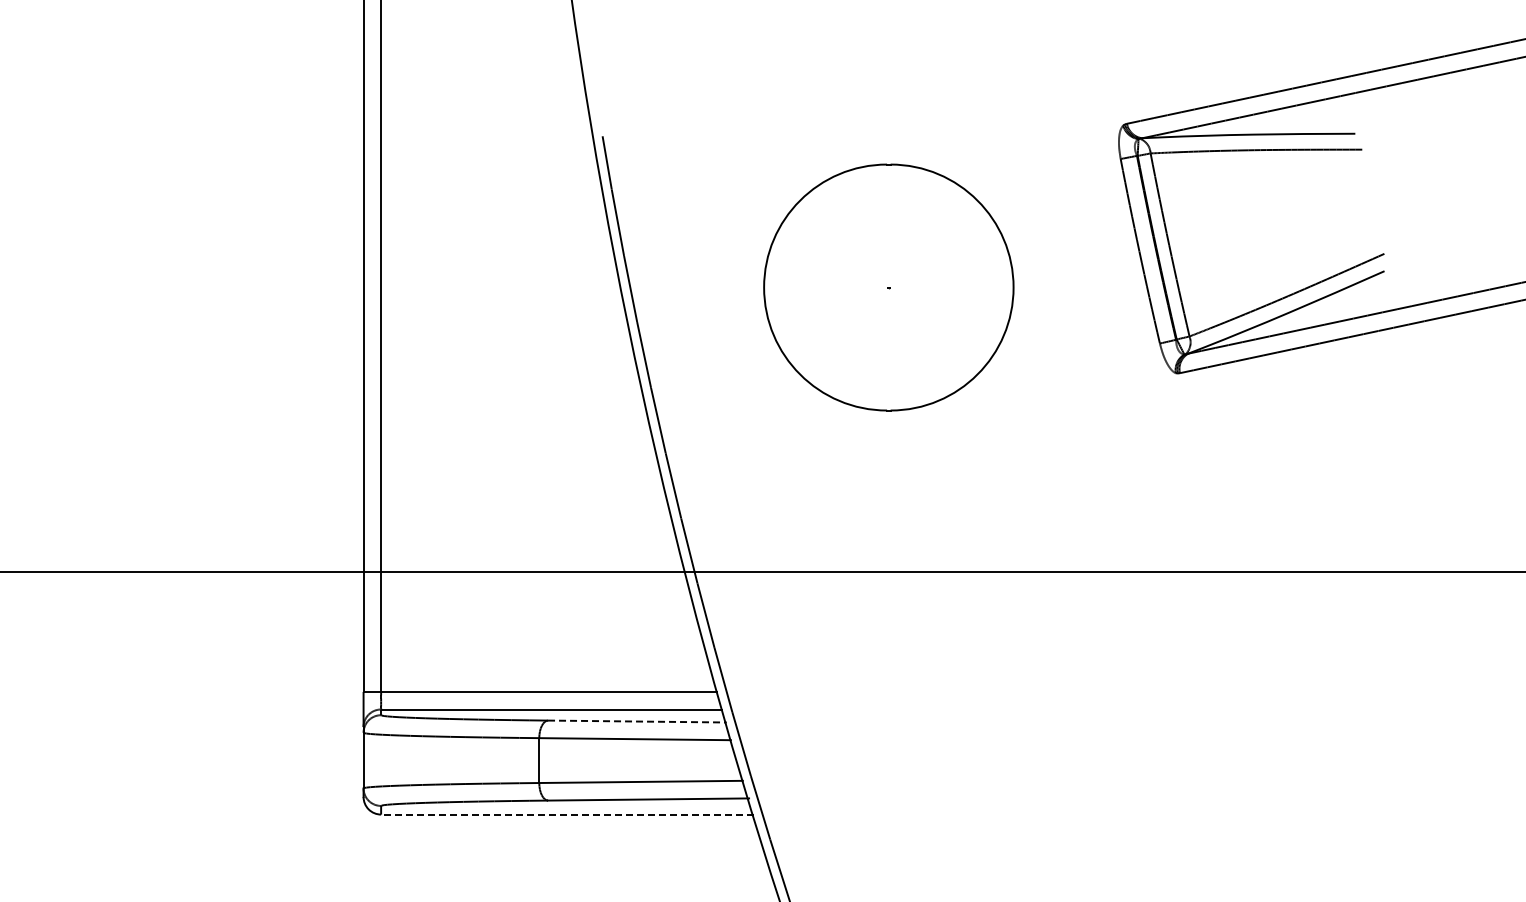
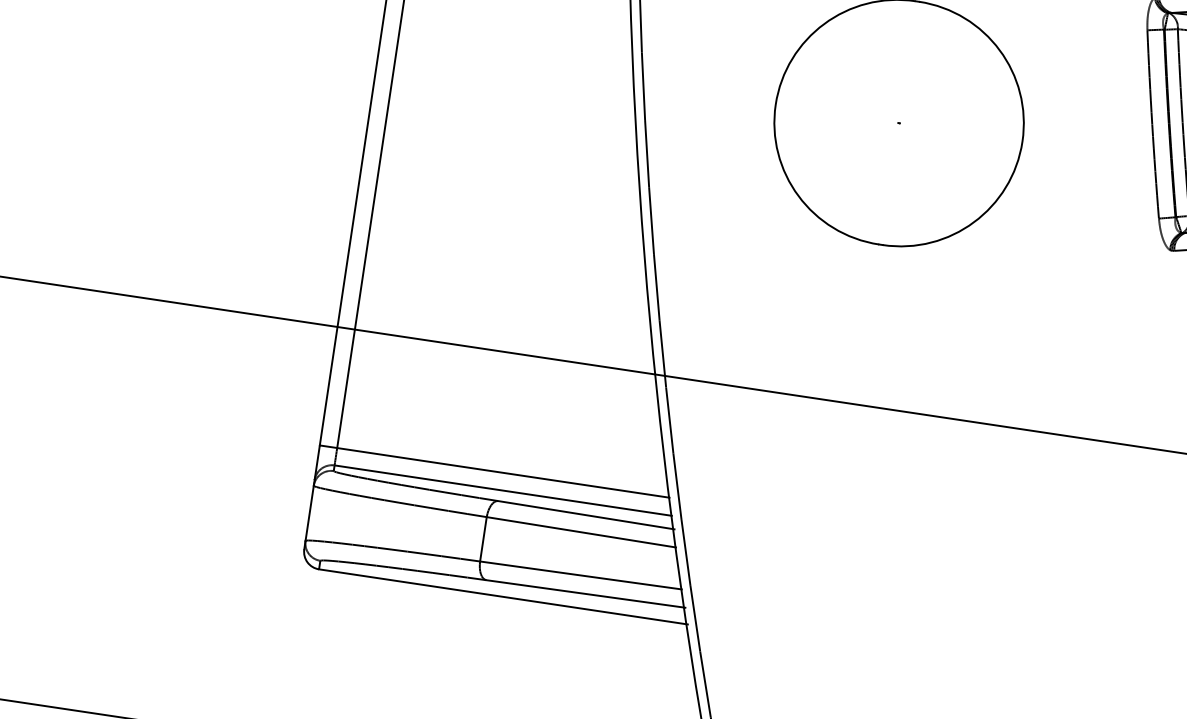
line: (637, 721) -> (586, 515), dashed -> solid
line: (567, 814) -> (503, 596), dashed -> solid

